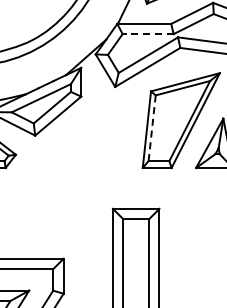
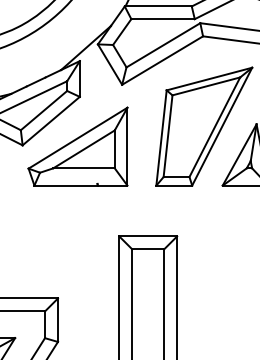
line: (148, 34) -> (163, 19), dashed -> solid
line: (152, 128) -> (168, 136), dashed -> solid
part: (79, 136) -> (77, 146), added

